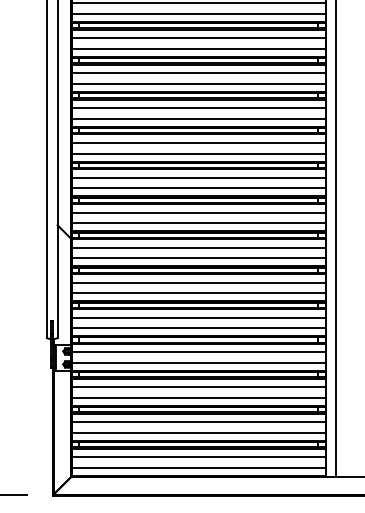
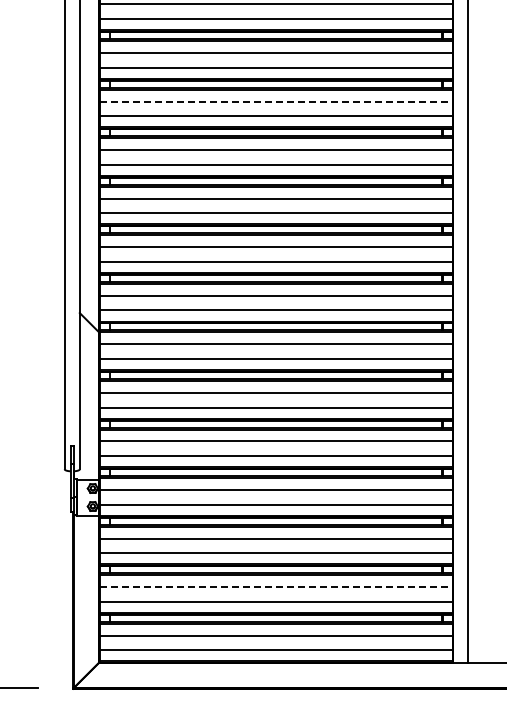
line: (199, 73) -> (276, 101), solid -> dashed
line: (199, 422) -> (276, 587), solid -> dashed

